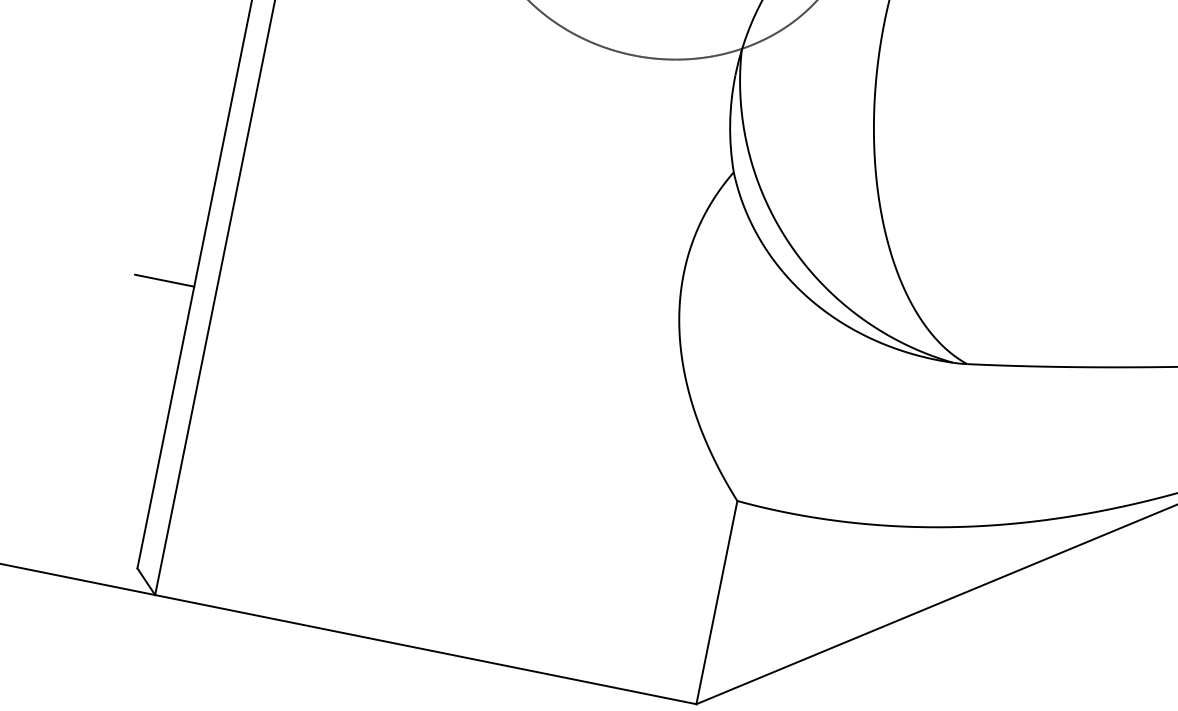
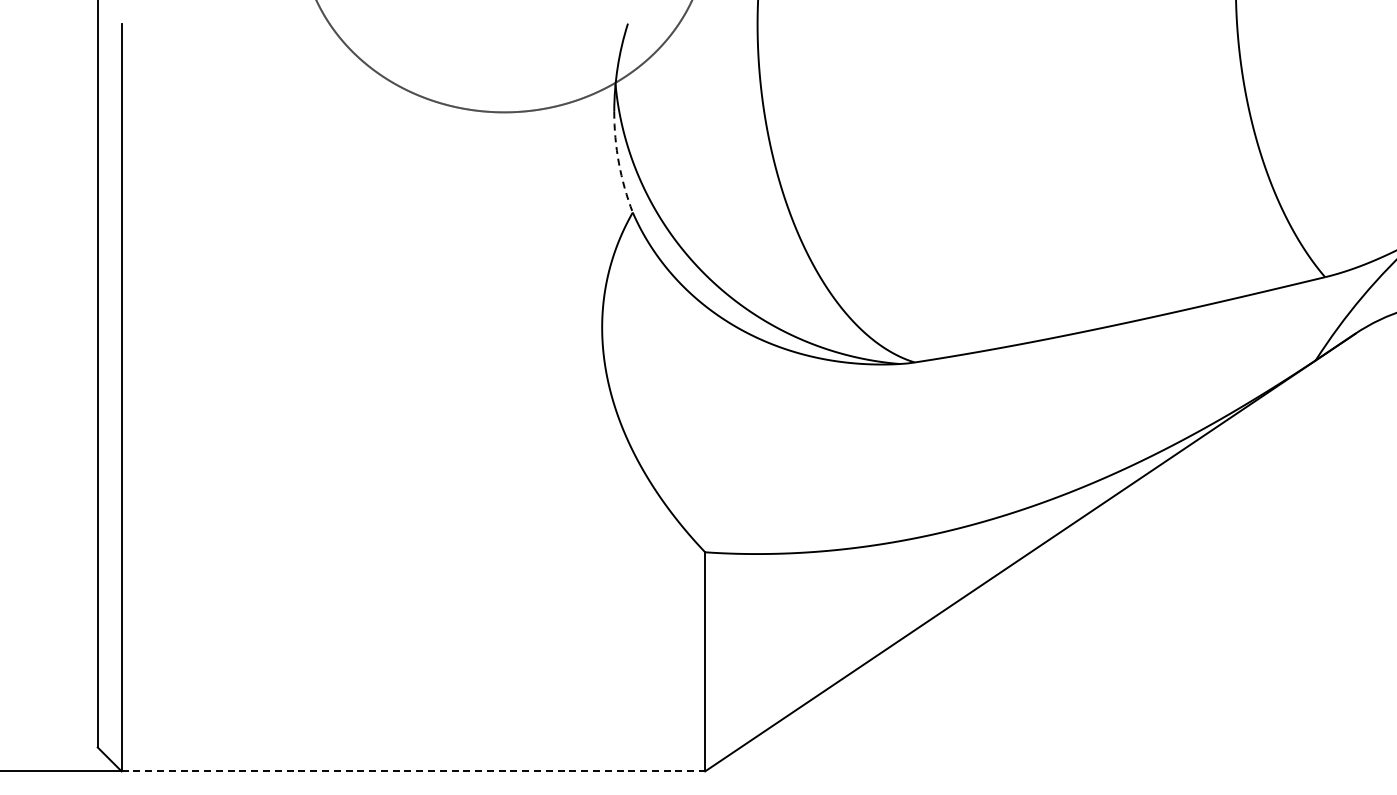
arc: (729, 124) -> (618, 163), solid -> dashed
line: (164, 280) -> (65, 443), removed
line: (425, 649) -> (413, 771), solid -> dashed

